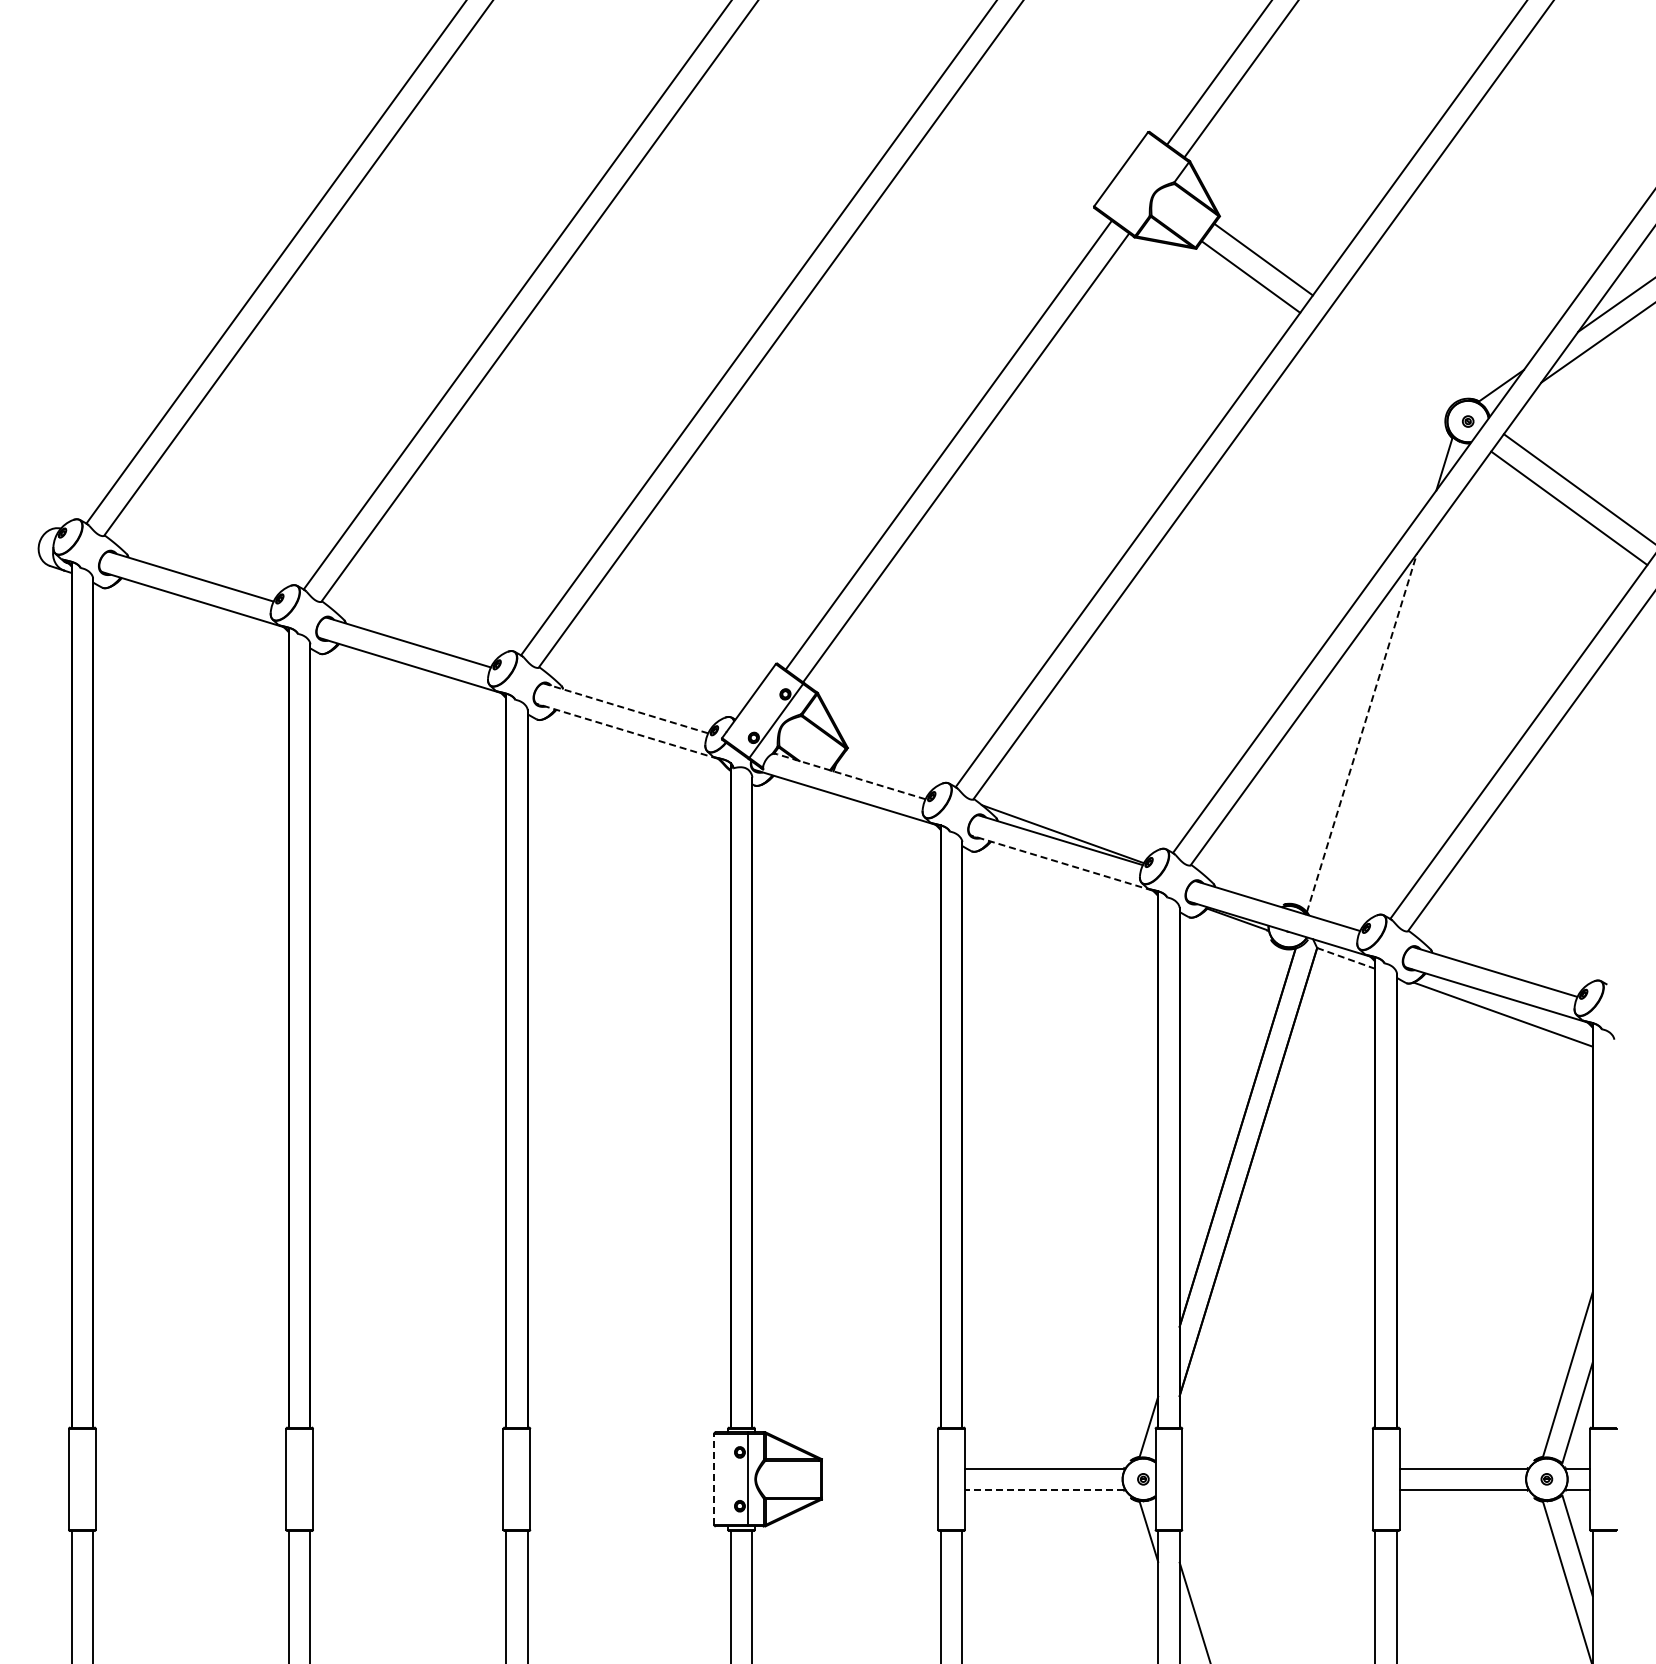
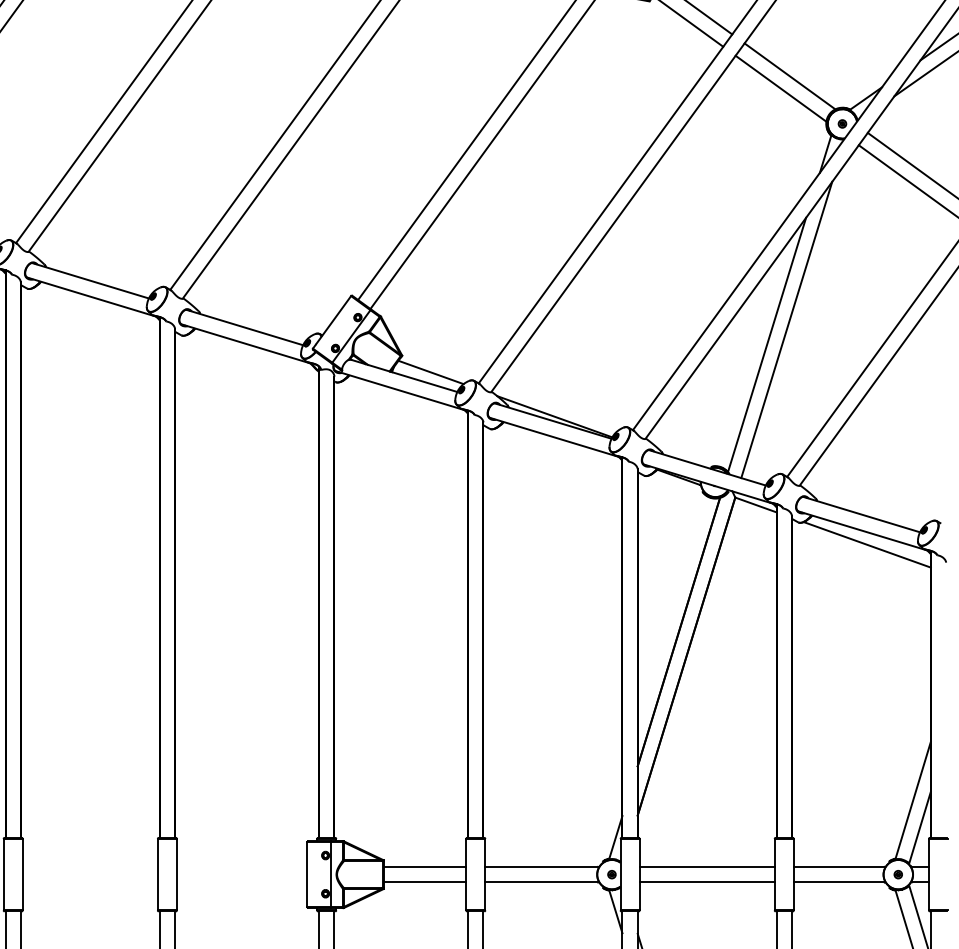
line: (1394, 354) -> (790, 76), added
line: (1381, 371) -> (780, 88), added
line: (625, 708) -> (244, 327), dashed -> solid
line: (1389, 711) -> (786, 329), added
line: (627, 731) -> (245, 343), dashed -> solid
line: (1362, 732) -> (767, 344), dashed -> solid
line: (888, 771) -> (431, 372), added
line: (851, 776) -> (404, 375), dashed -> solid
line: (1061, 863) -> (553, 437), dashed -> solid
line: (1346, 958) -> (756, 505), dashed -> solid
line: (879, 1468) -> (424, 866), added
line: (1277, 1468) -> (707, 866), added
line: (714, 1479) -> (307, 874), dashed -> solid
line: (879, 1490) -> (424, 882), added
line: (1043, 1490) -> (541, 882), dashed -> solid
line: (1277, 1490) -> (707, 882), added

